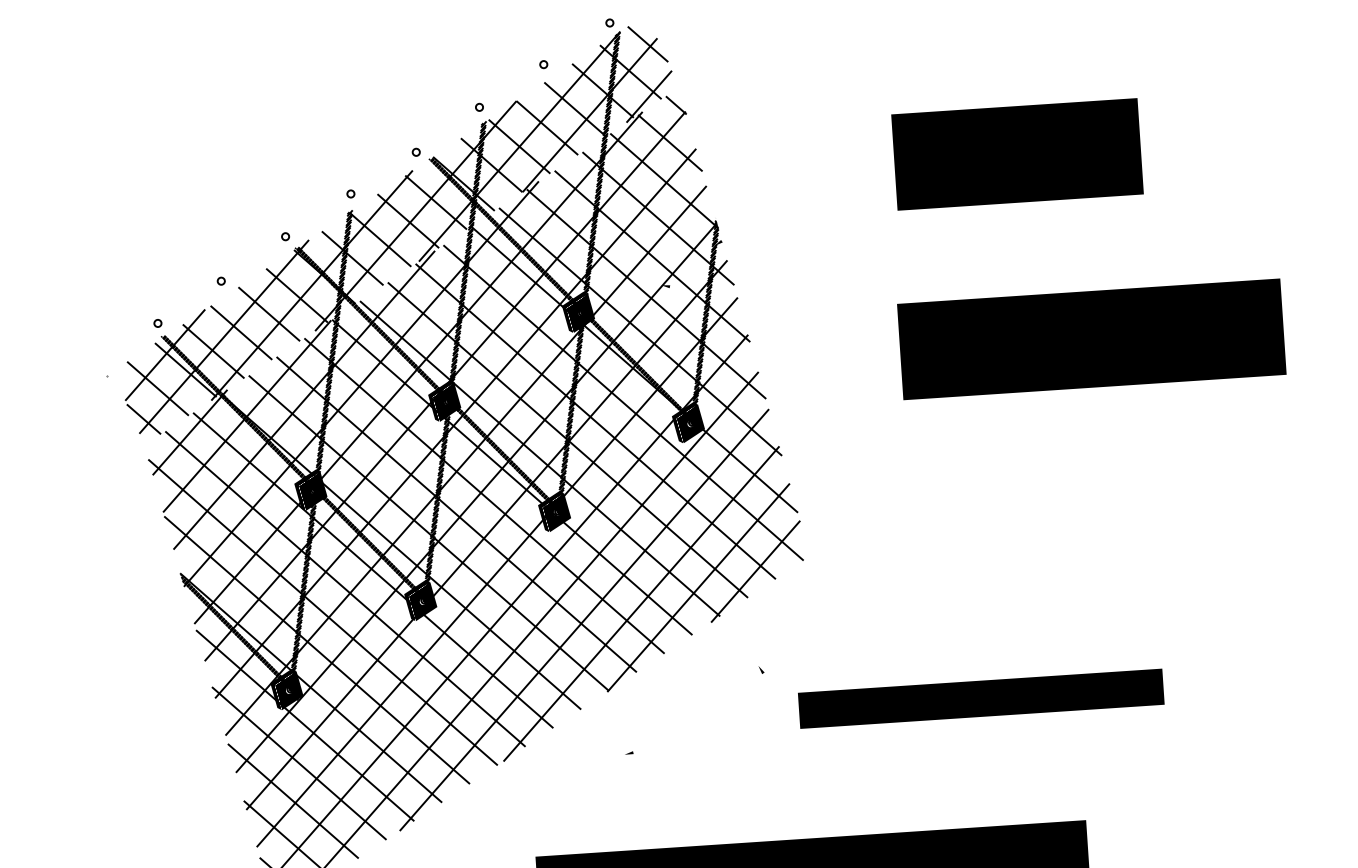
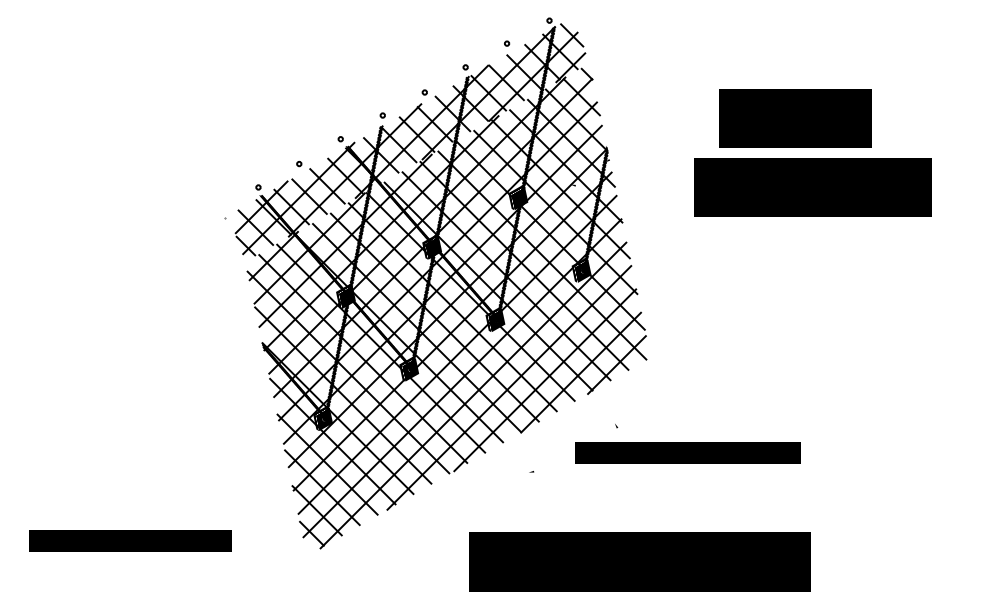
hatch: (561, 290) -> (508, 183), removed
text: (1091, 339) -> (812, 187), moved
text: (980, 698) -> (687, 452), moved

